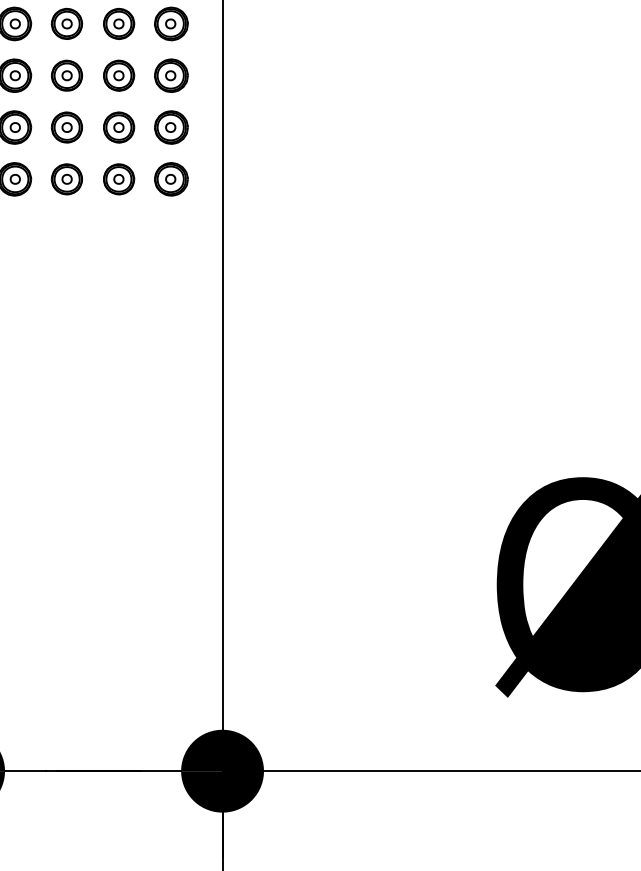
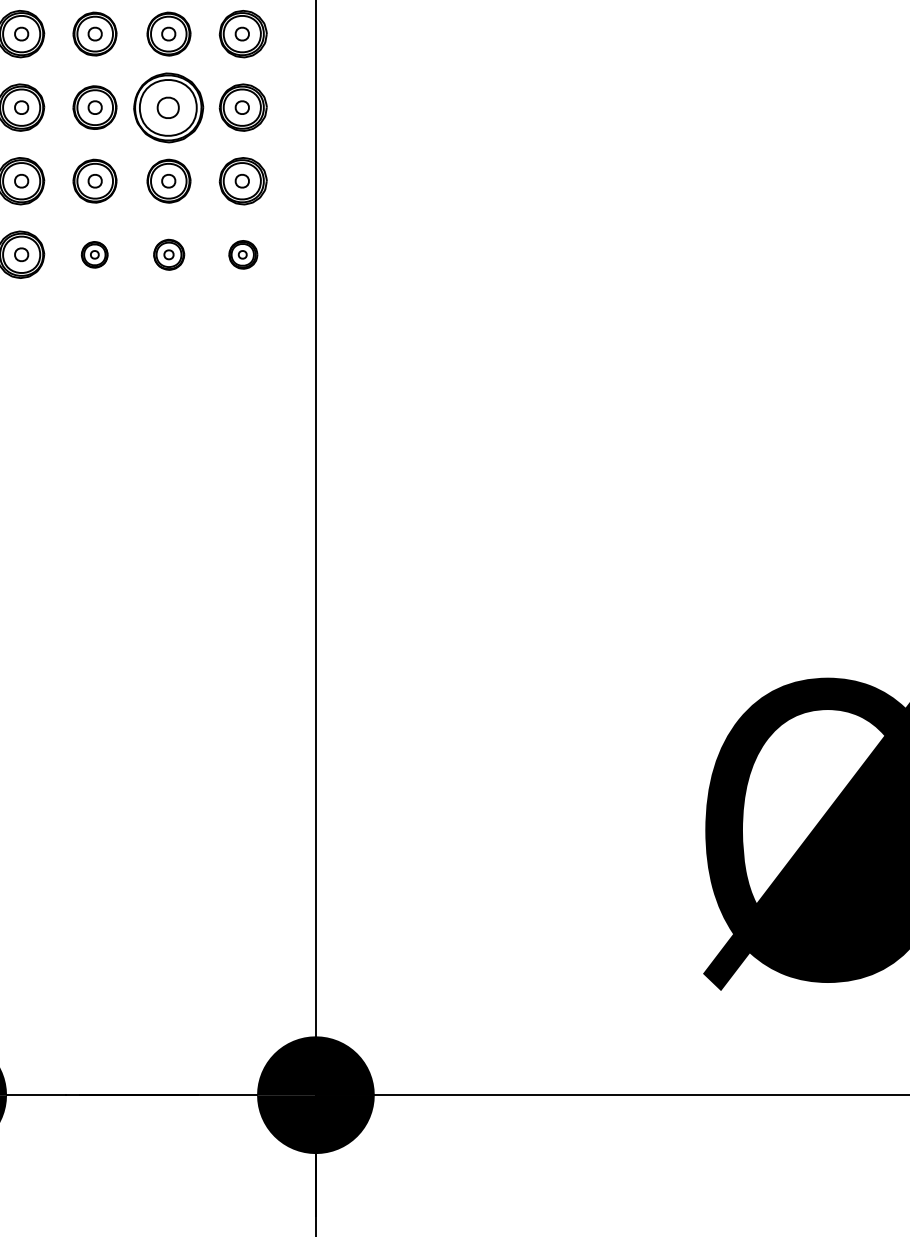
part: (119, 75) -> (169, 107), size x1.6
part: (66, 179) -> (94, 254), size x0.6
part: (119, 179) -> (169, 254), size x0.7
part: (171, 179) -> (243, 254), size x0.6

